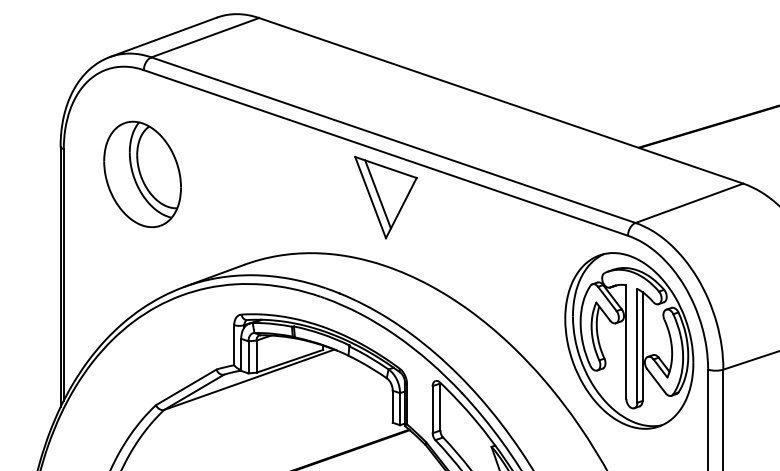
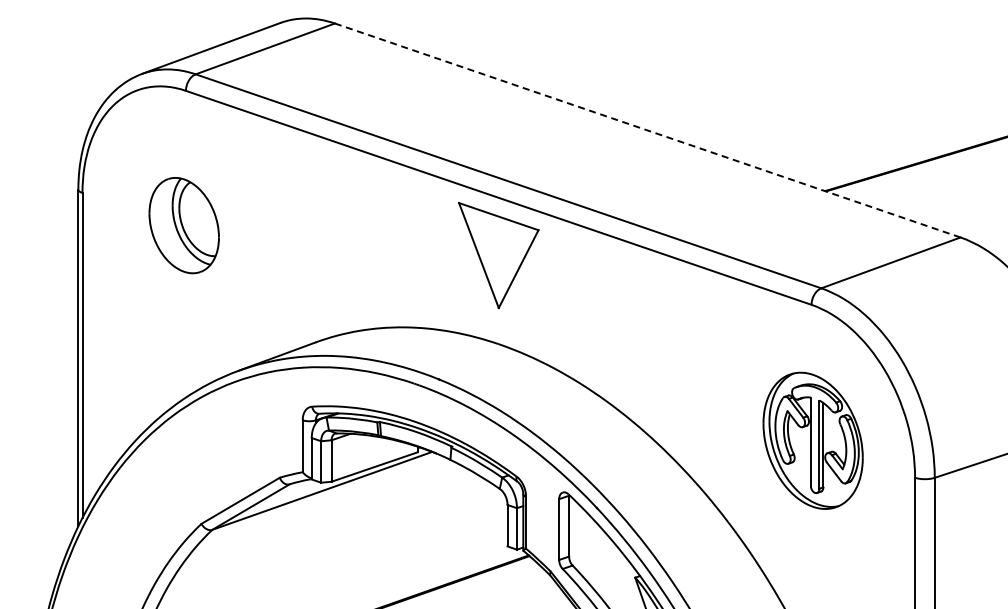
line: (501, 100) -> (647, 130), solid -> dashed
part: (141, 174) -> (183, 225), size x0.7
line: (378, 194) -> (488, 251), removed
part: (628, 340) -> (812, 440), size x0.6

